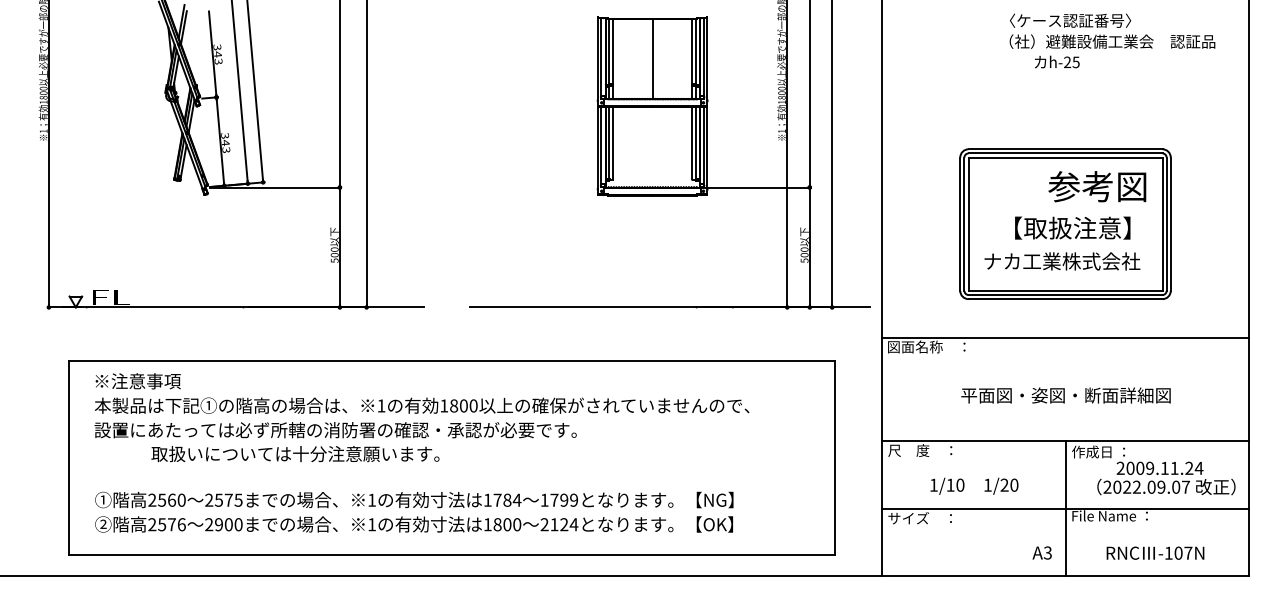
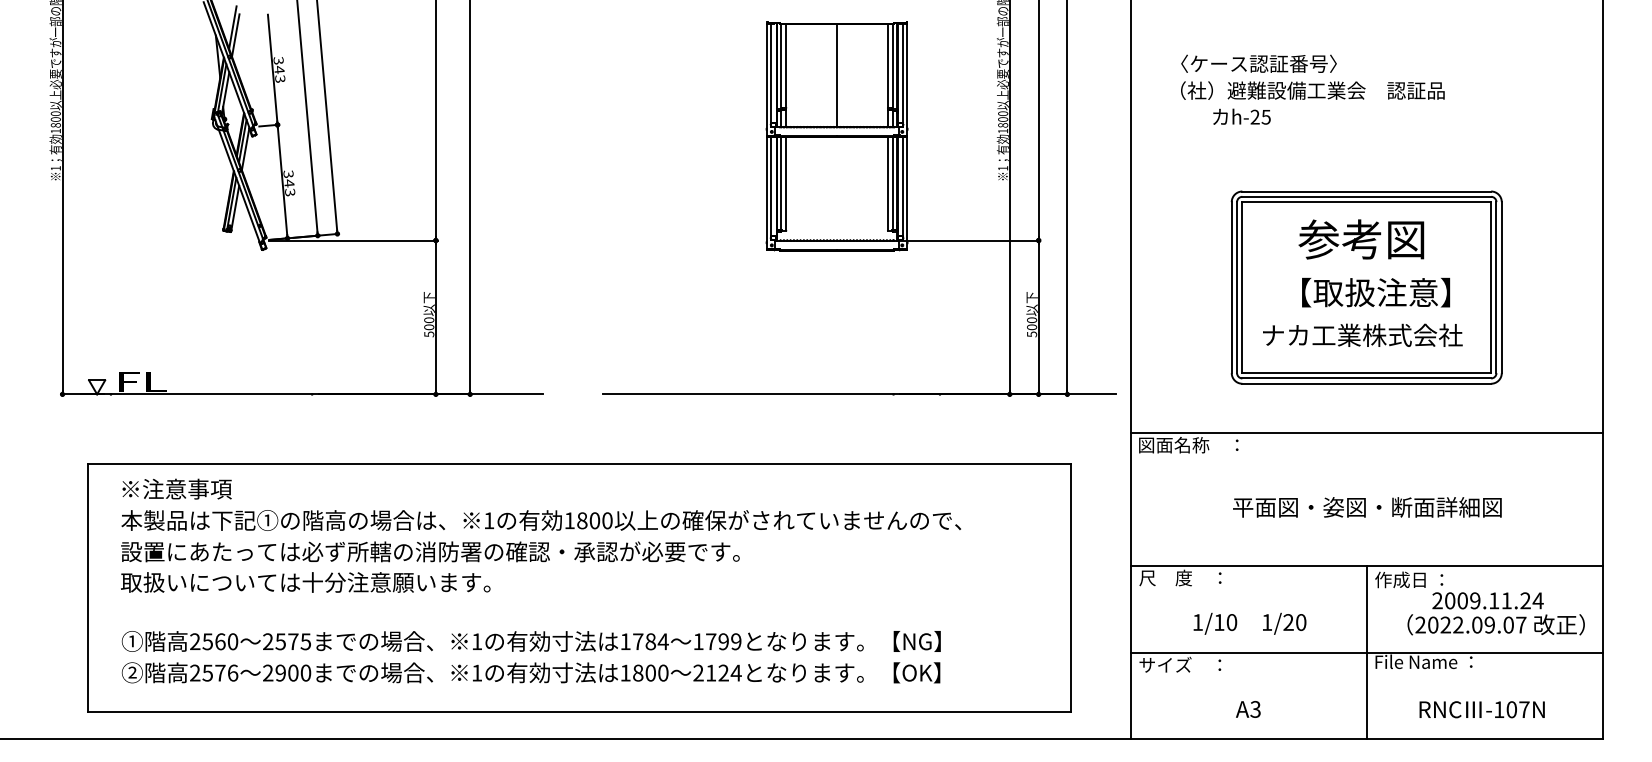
text: (1112, 40) -> (1312, 89), moved
text: (1097, 186) -> (1361, 239), moved
text: (295, 454) -> (305, 583), moved
text: (1041, 552) -> (1247, 708), moved

